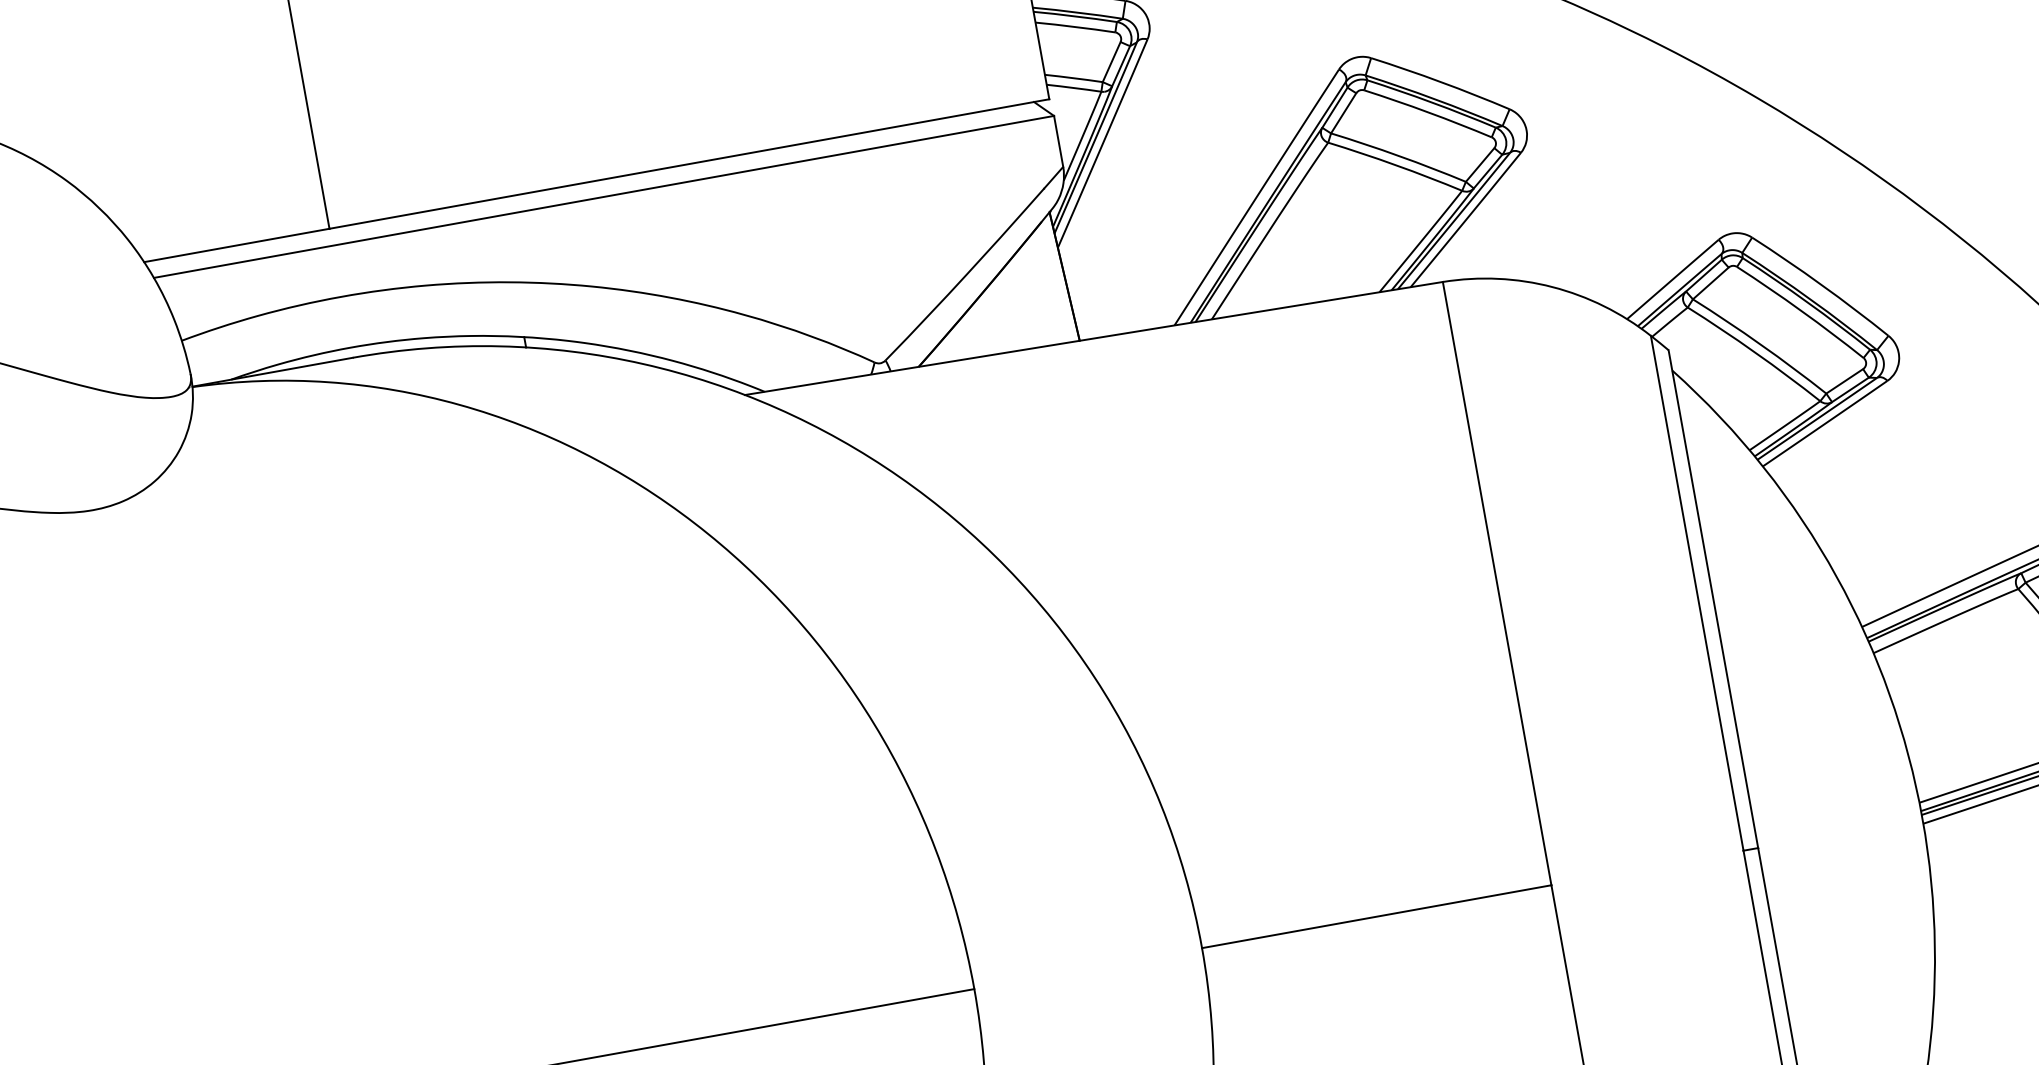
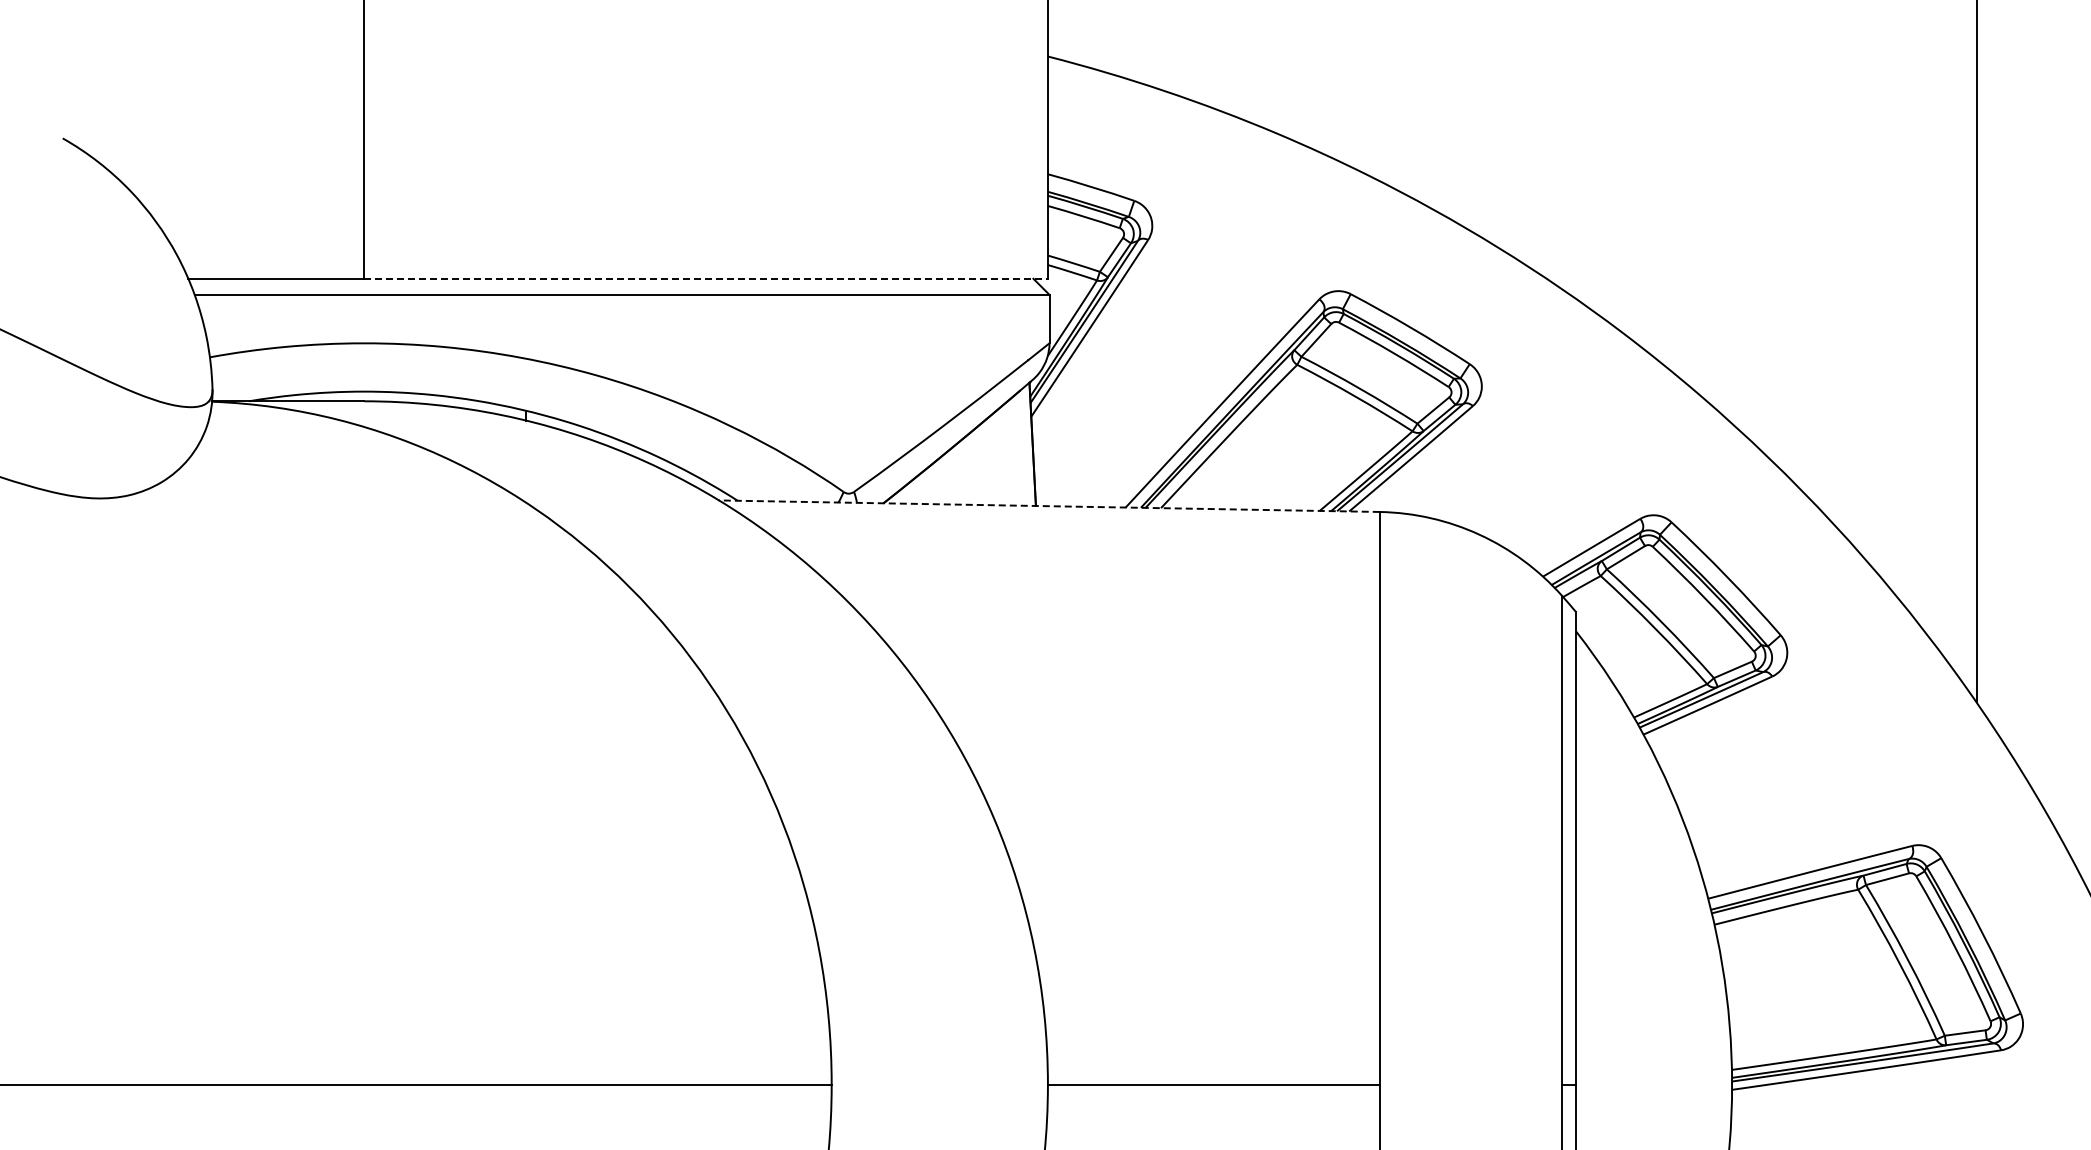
line: (689, 163) -> (706, 278), solid -> dashed
line: (1093, 338) -> (1048, 506), solid -> dashed

